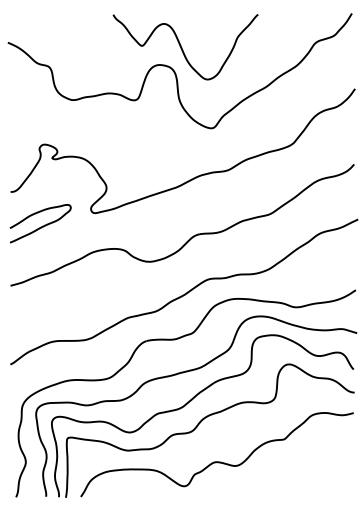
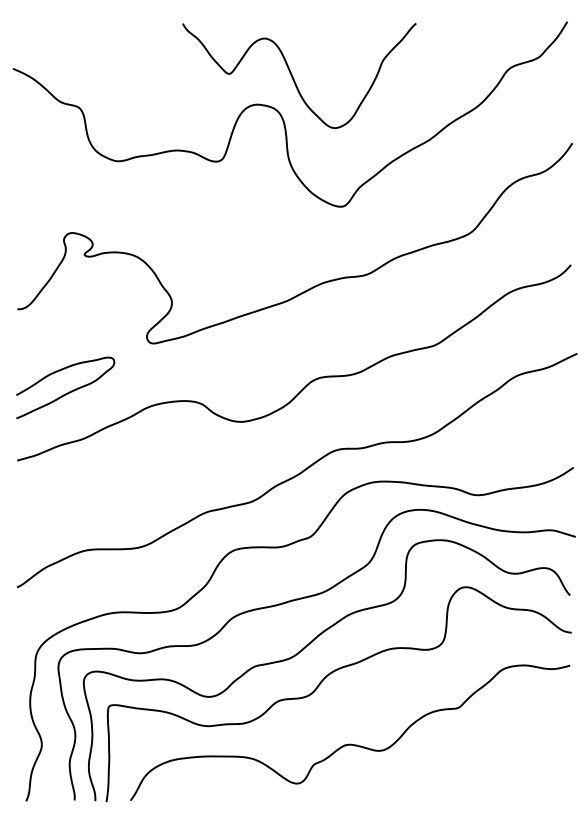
curve: (42, 225) -> (68, 390), moved

